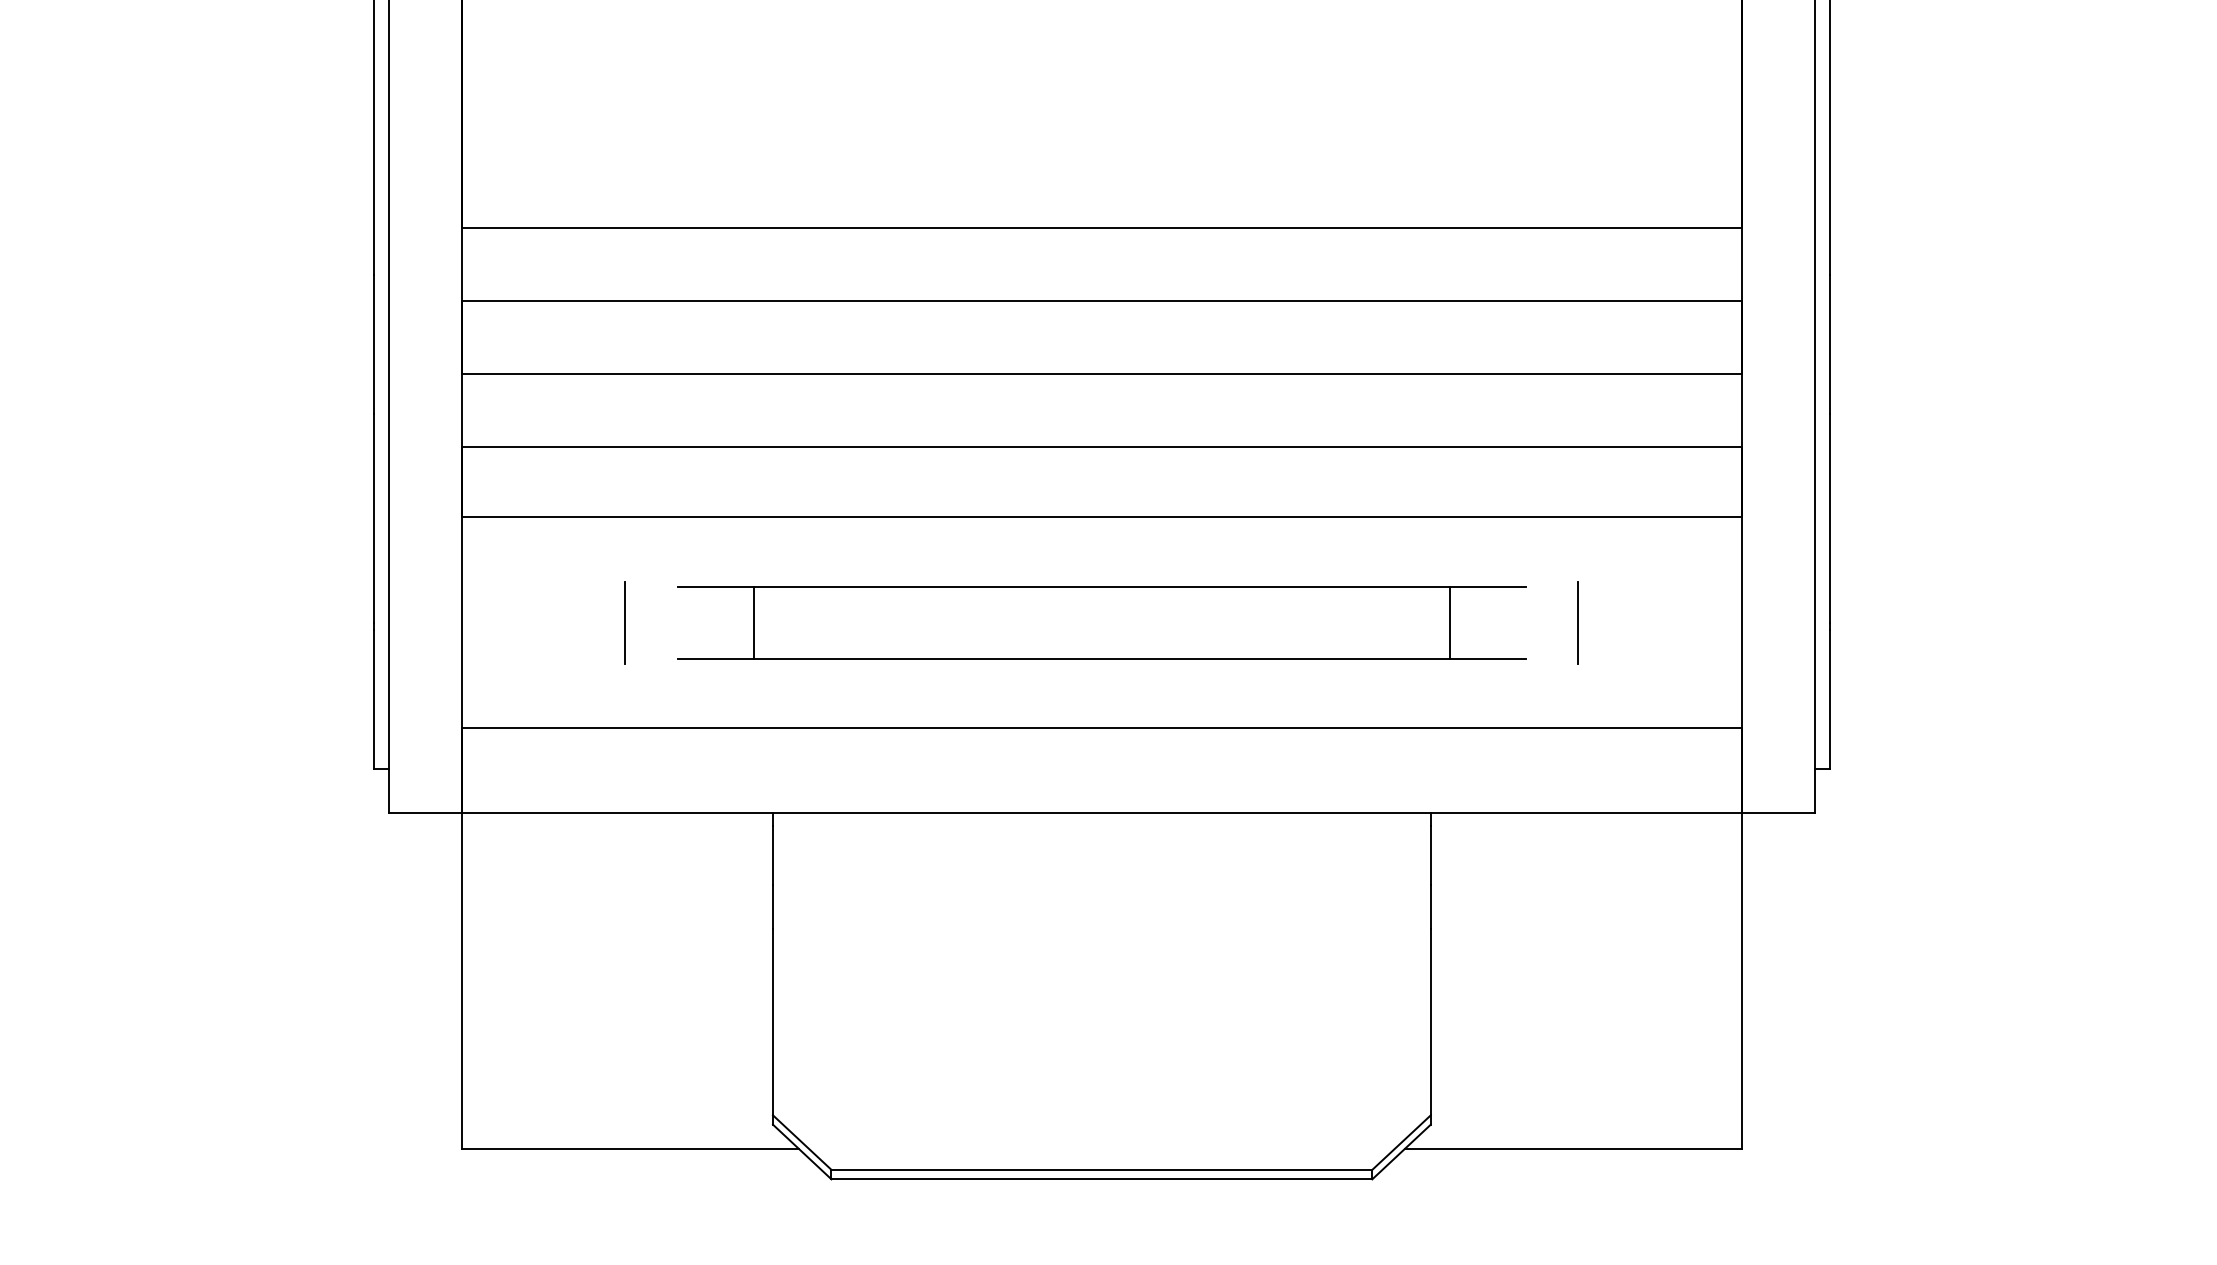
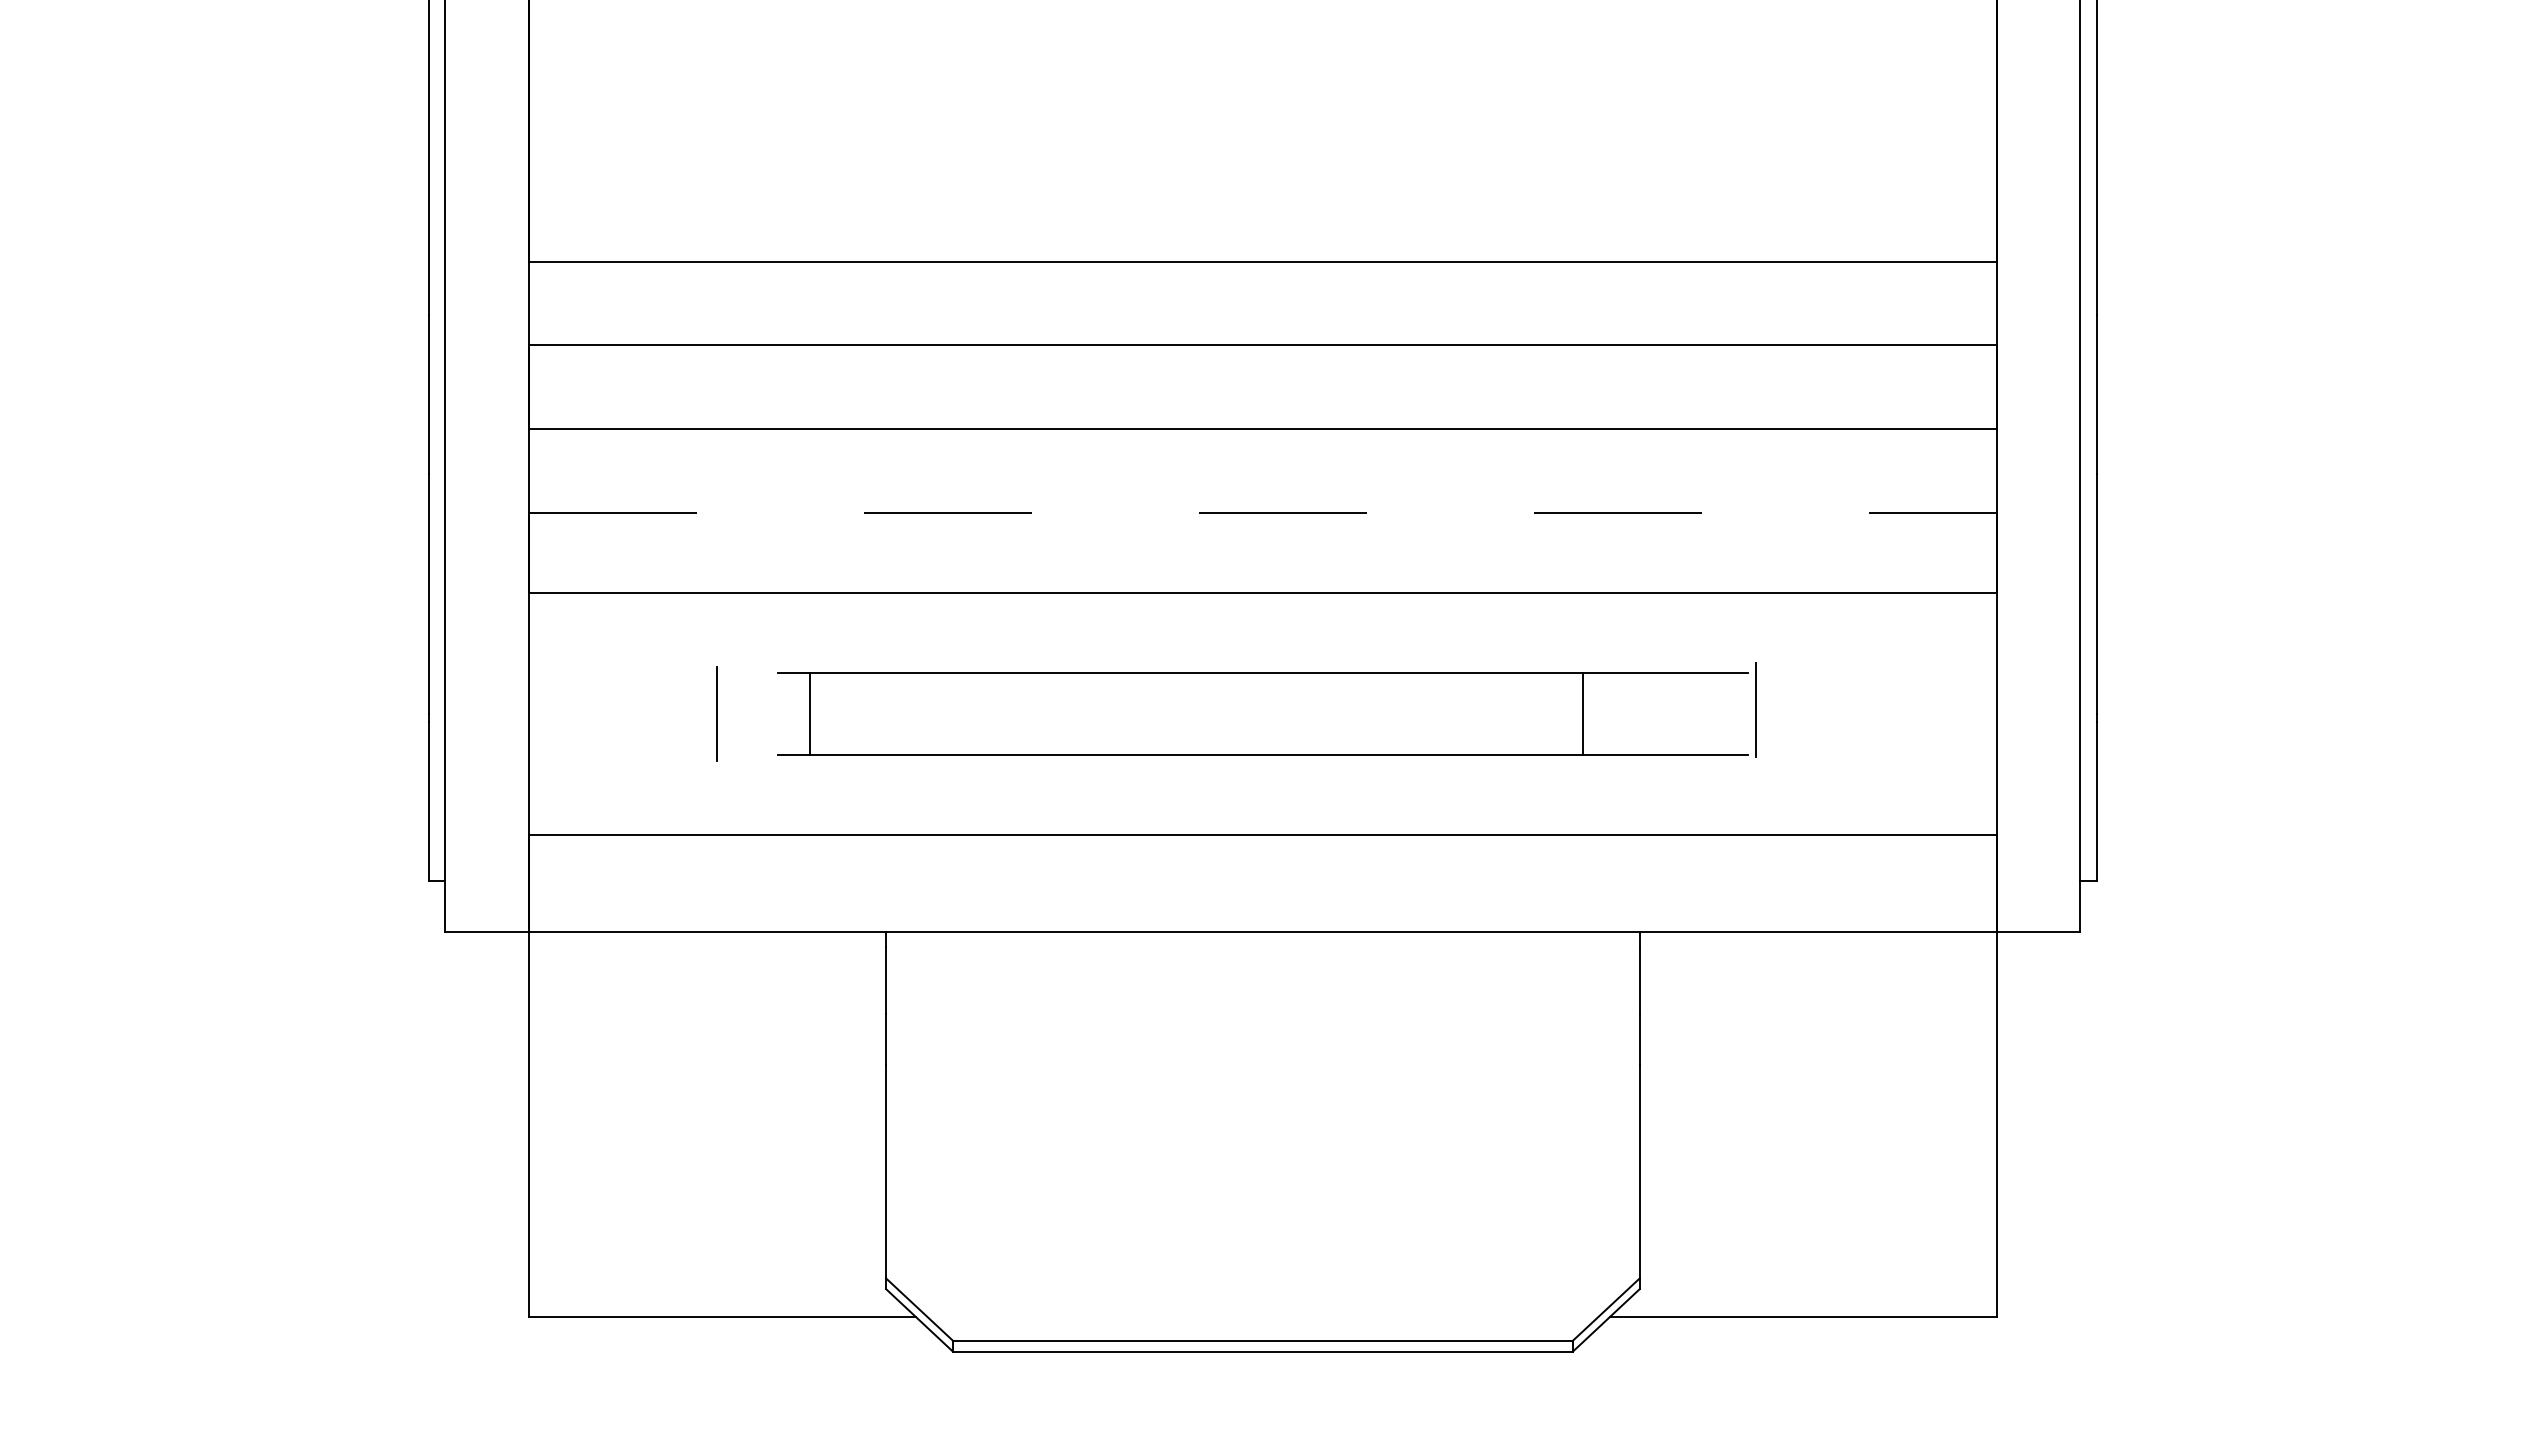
line: (1101, 447) -> (1262, 512), solid -> dashed
line: (754, 622) -> (810, 713), moved
line: (1449, 622) -> (1582, 713), moved
line: (1577, 622) -> (1755, 709), moved

